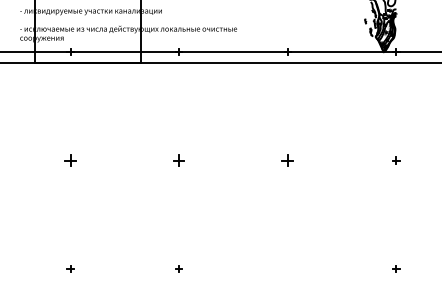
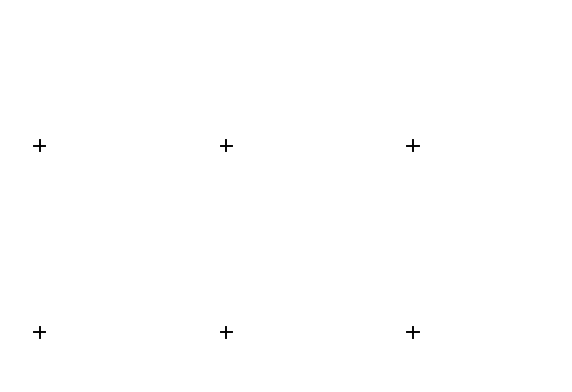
part: (70, 160) -> (39, 145), size x0.62
part: (178, 160) -> (225, 145), size x0.62
part: (287, 160) -> (412, 145), size x0.62
part: (287, 268) -> (412, 331), added

